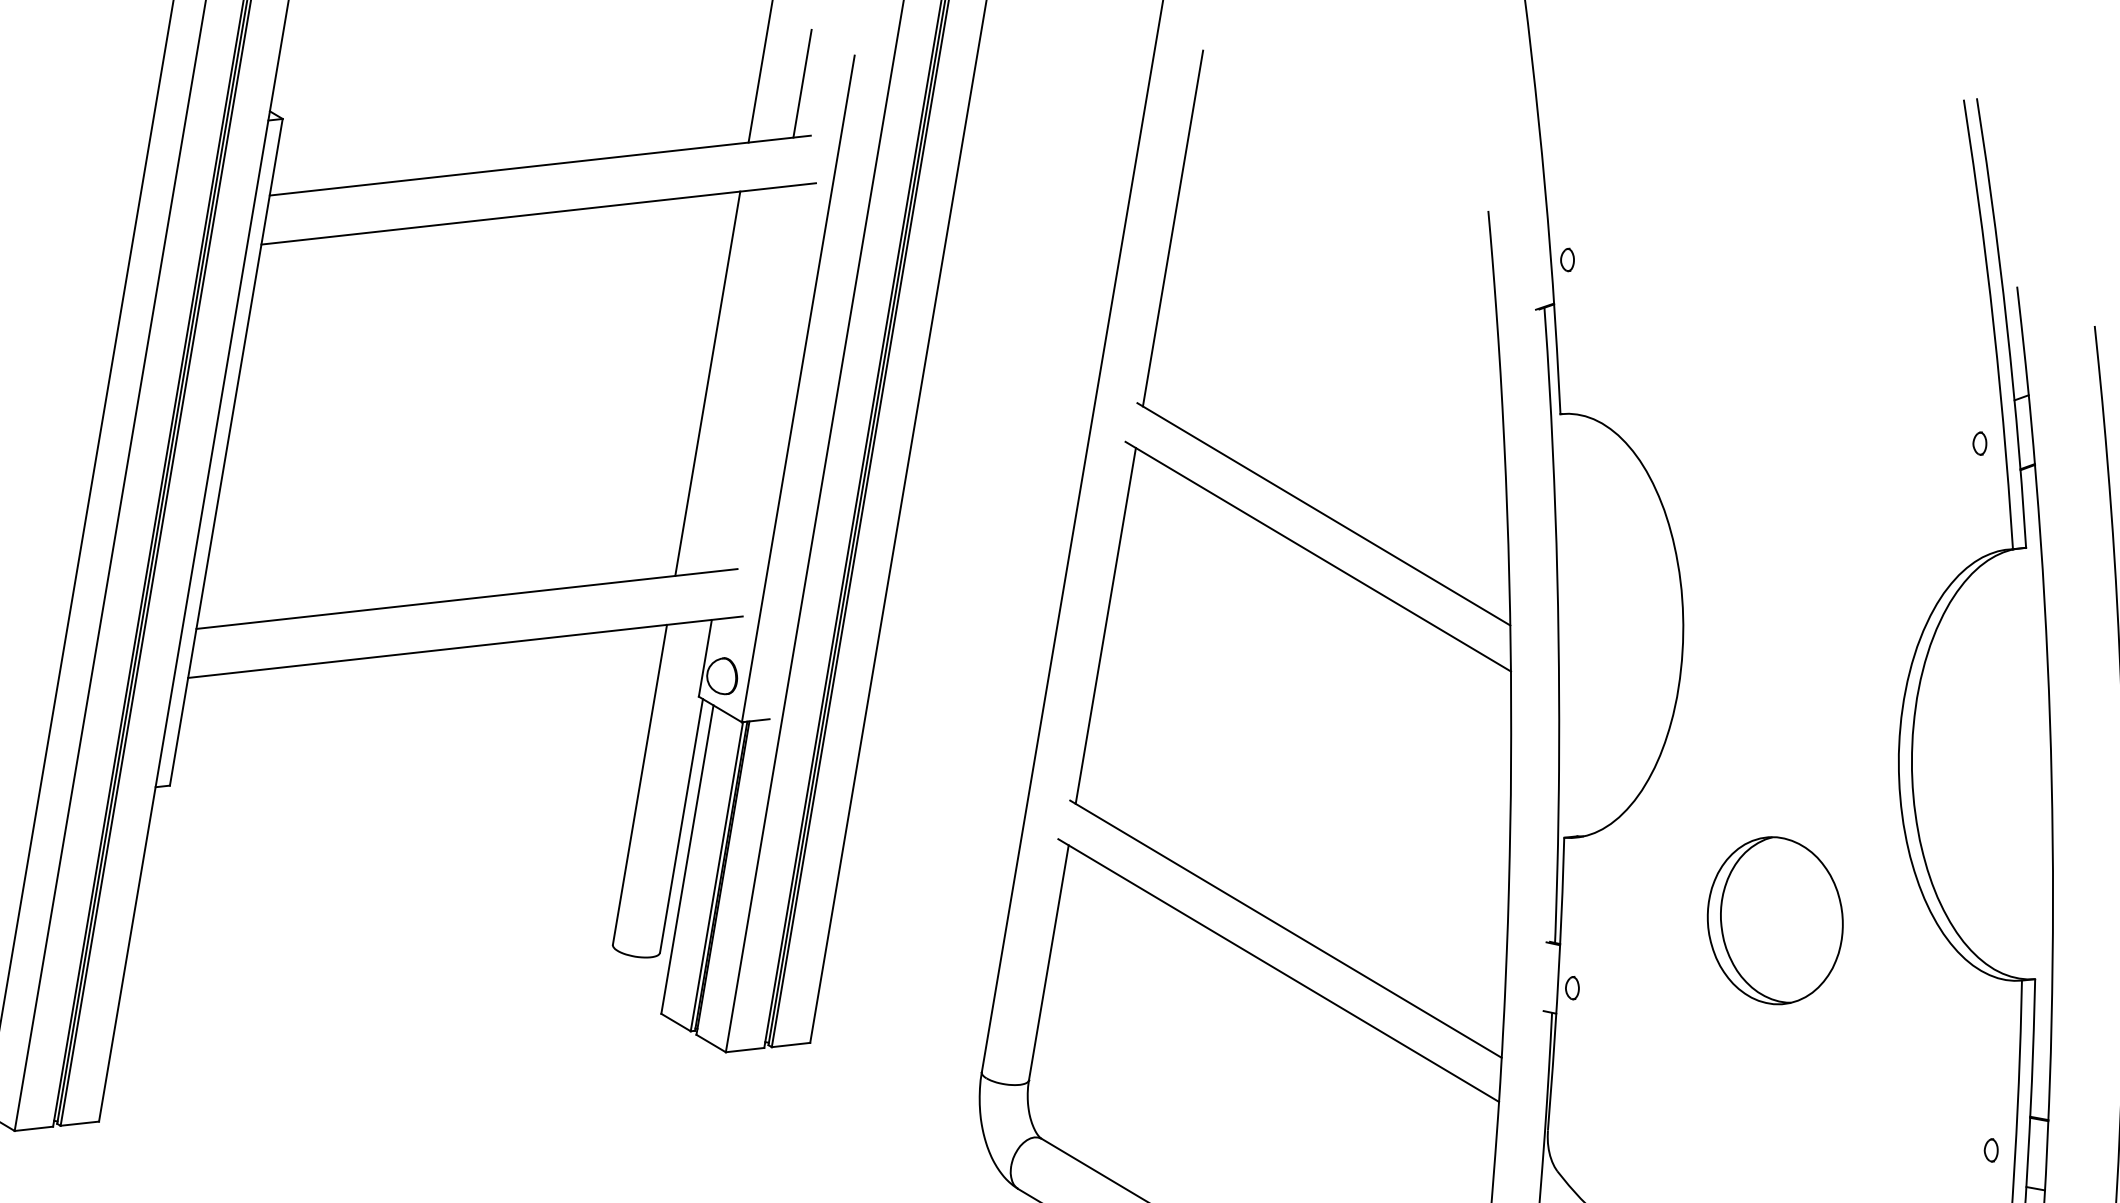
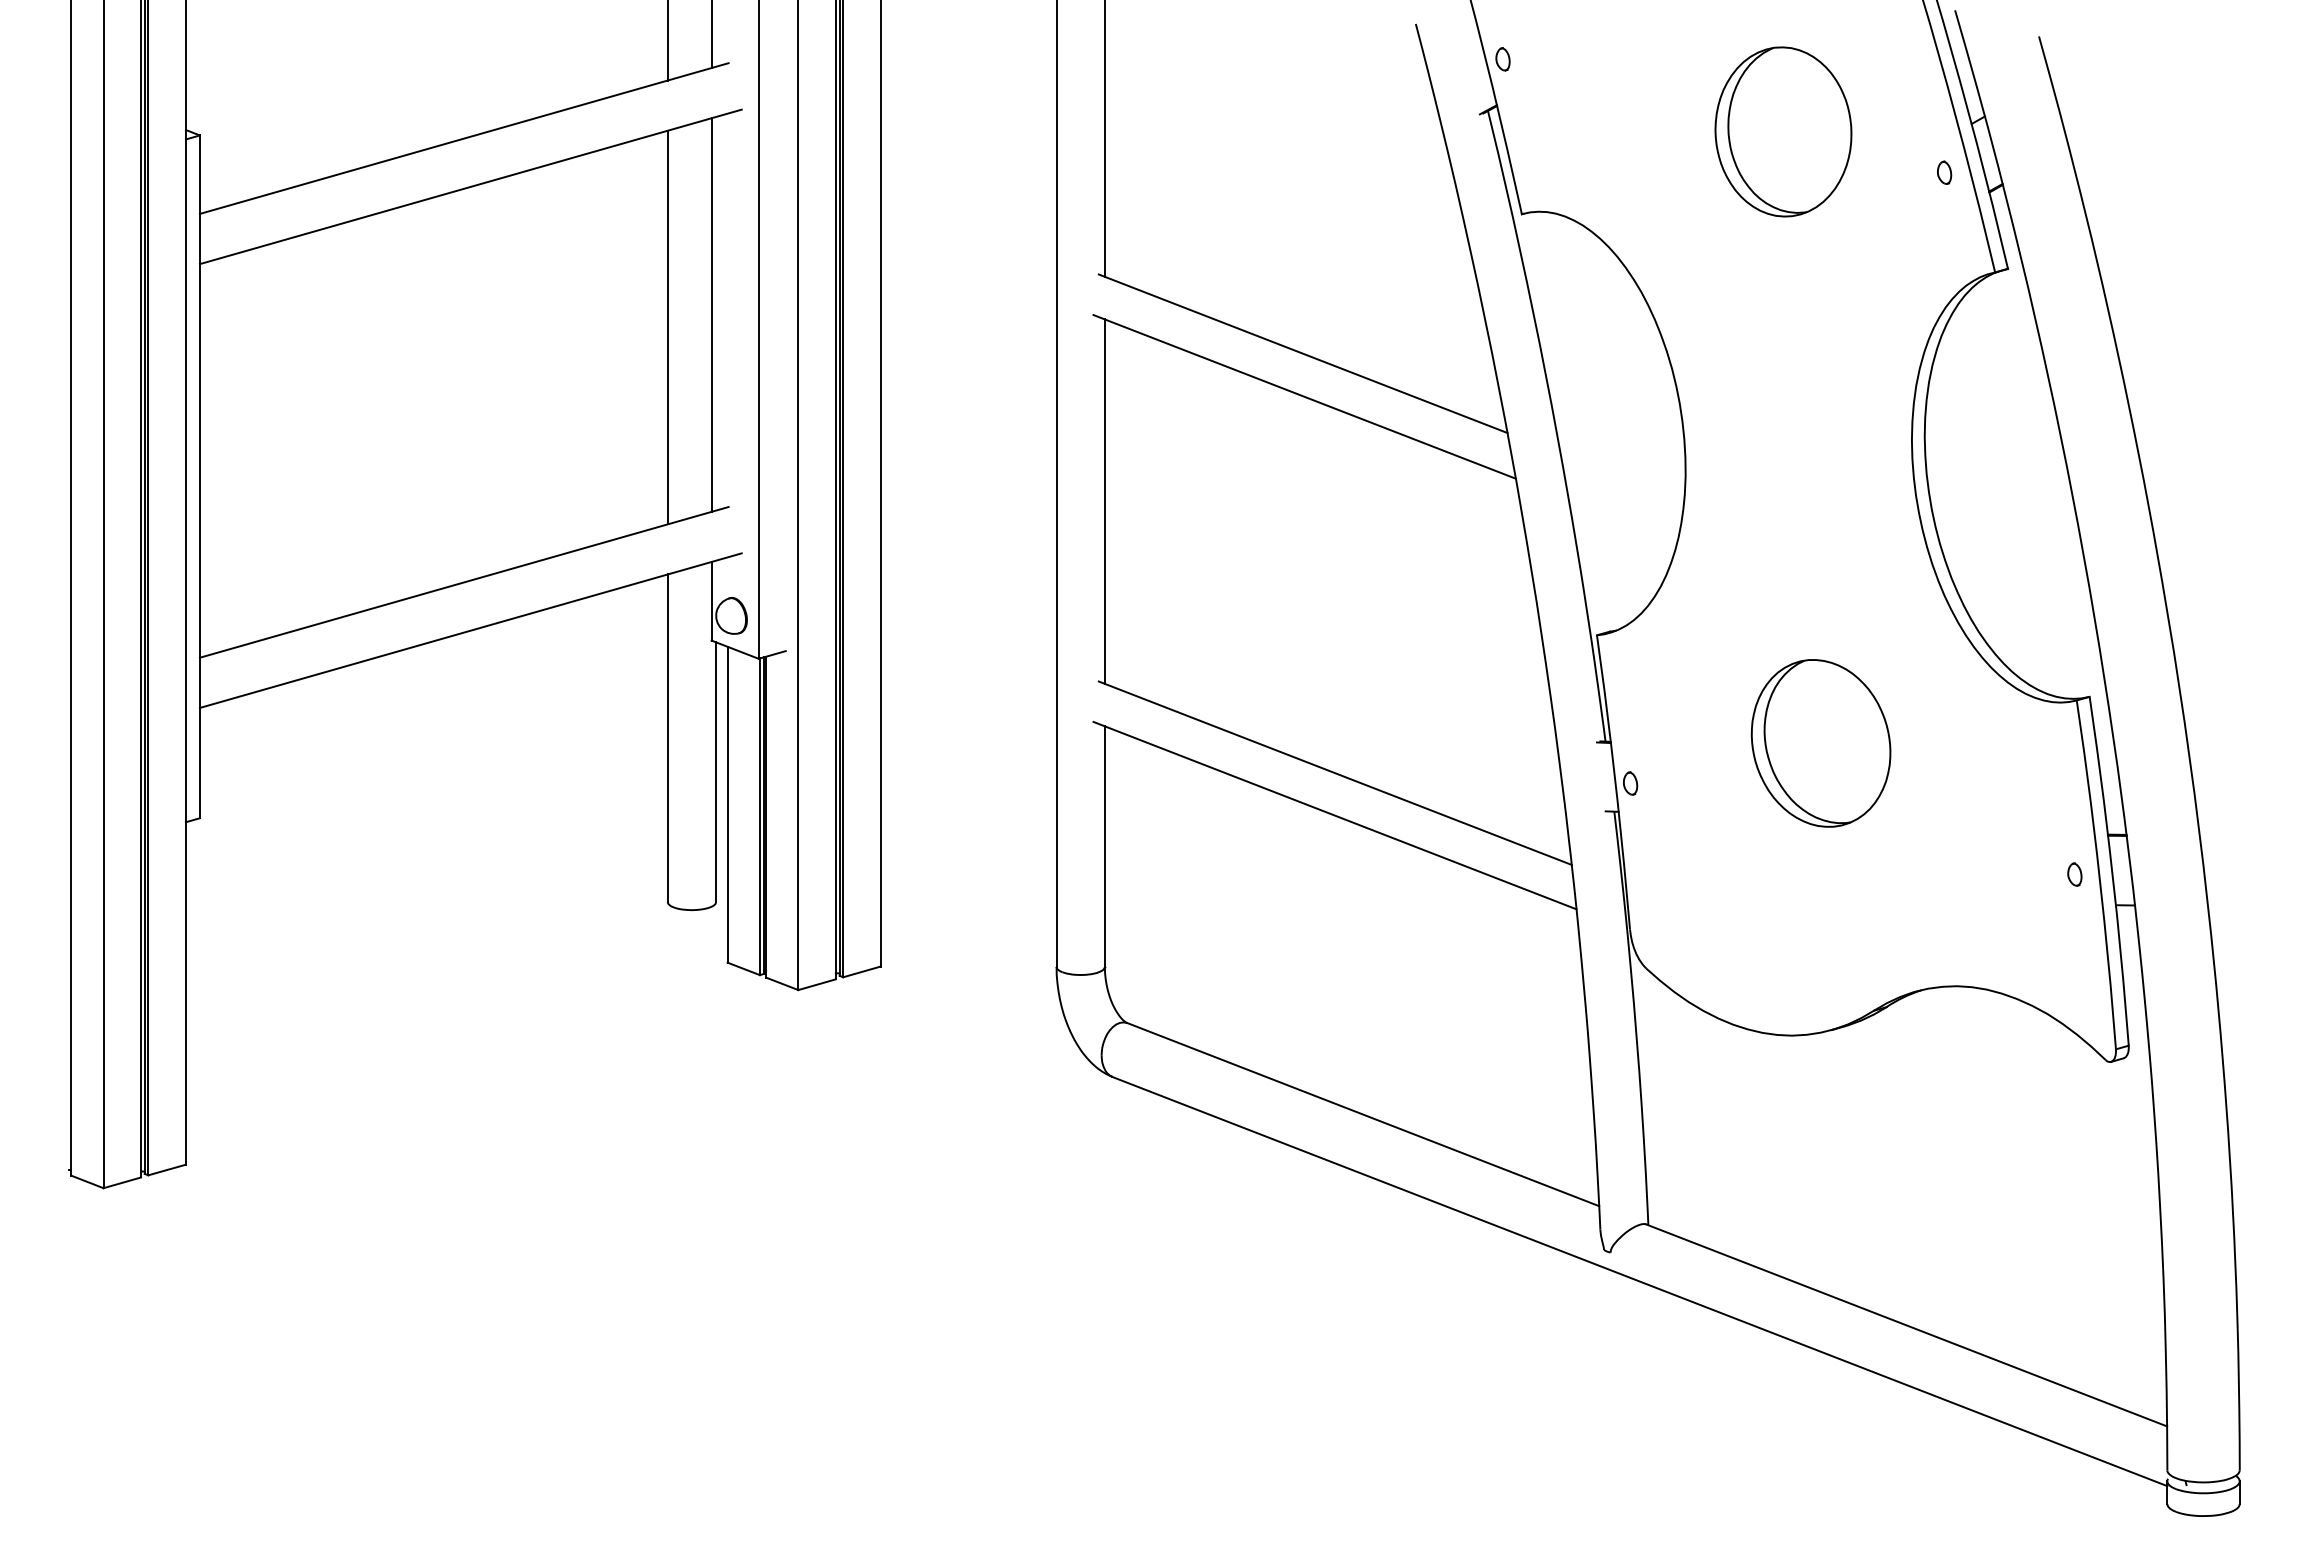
part: (1829, 376) -> (1783, 131), added
line: (752, 378) -> (711, 314), added
part: (1774, 920) -> (1820, 743), moved

